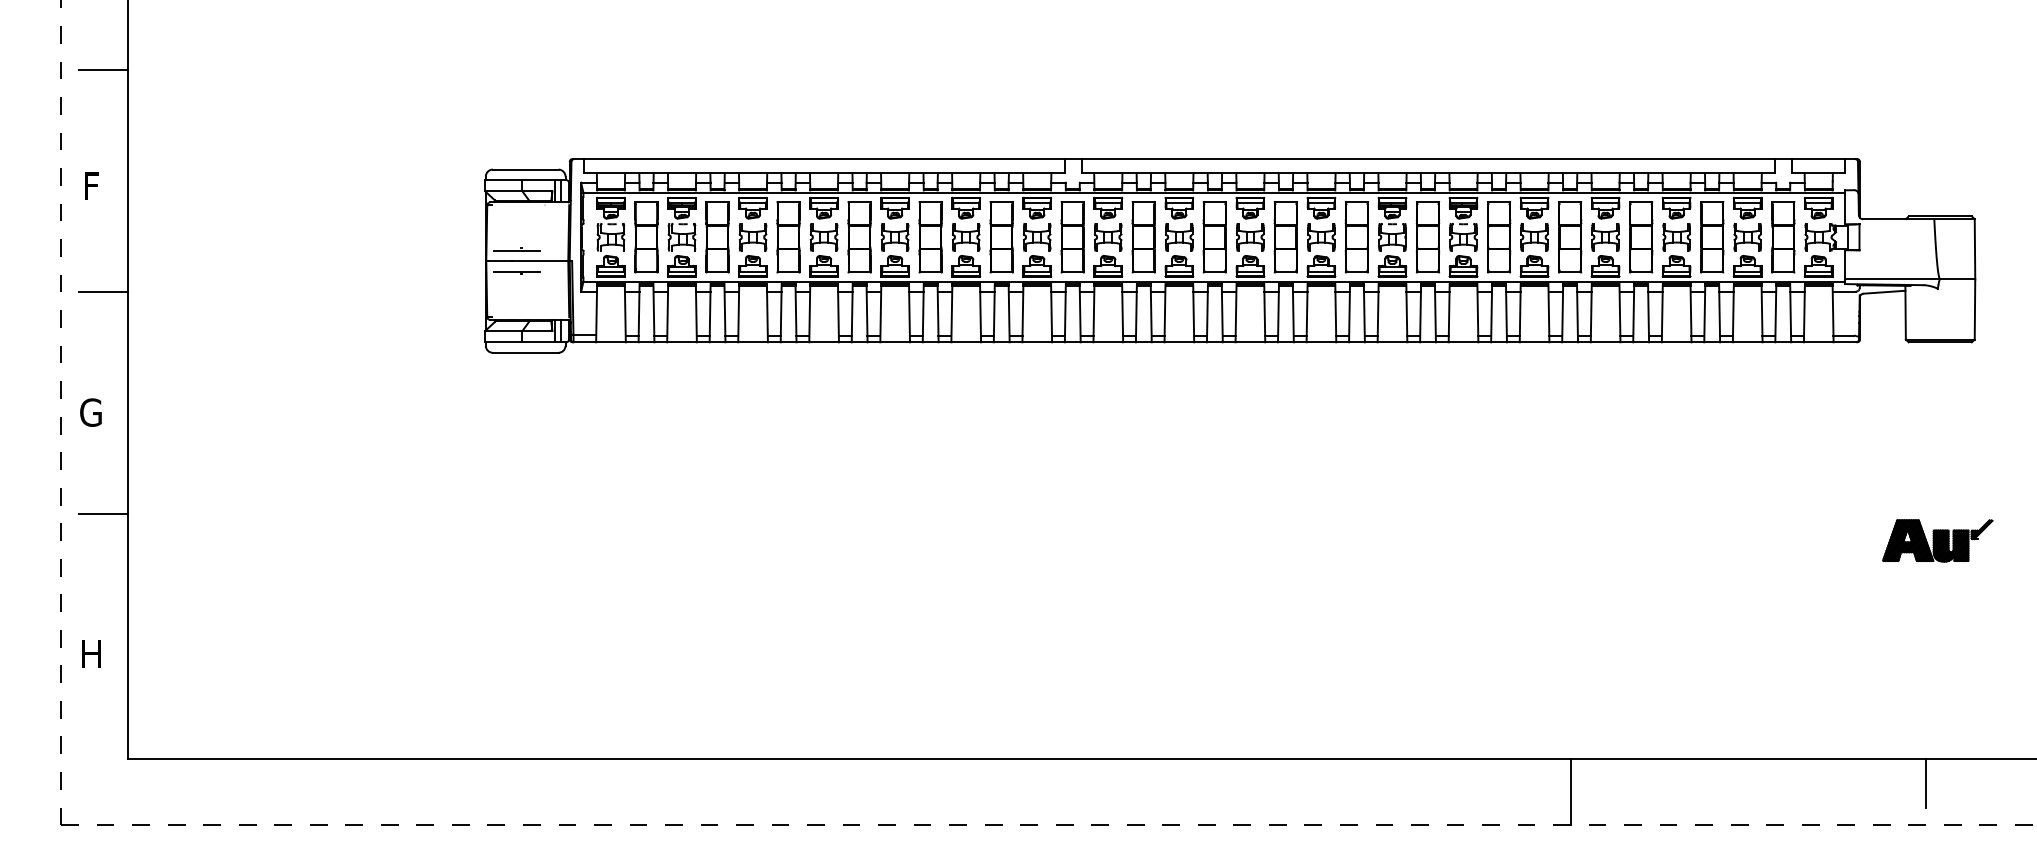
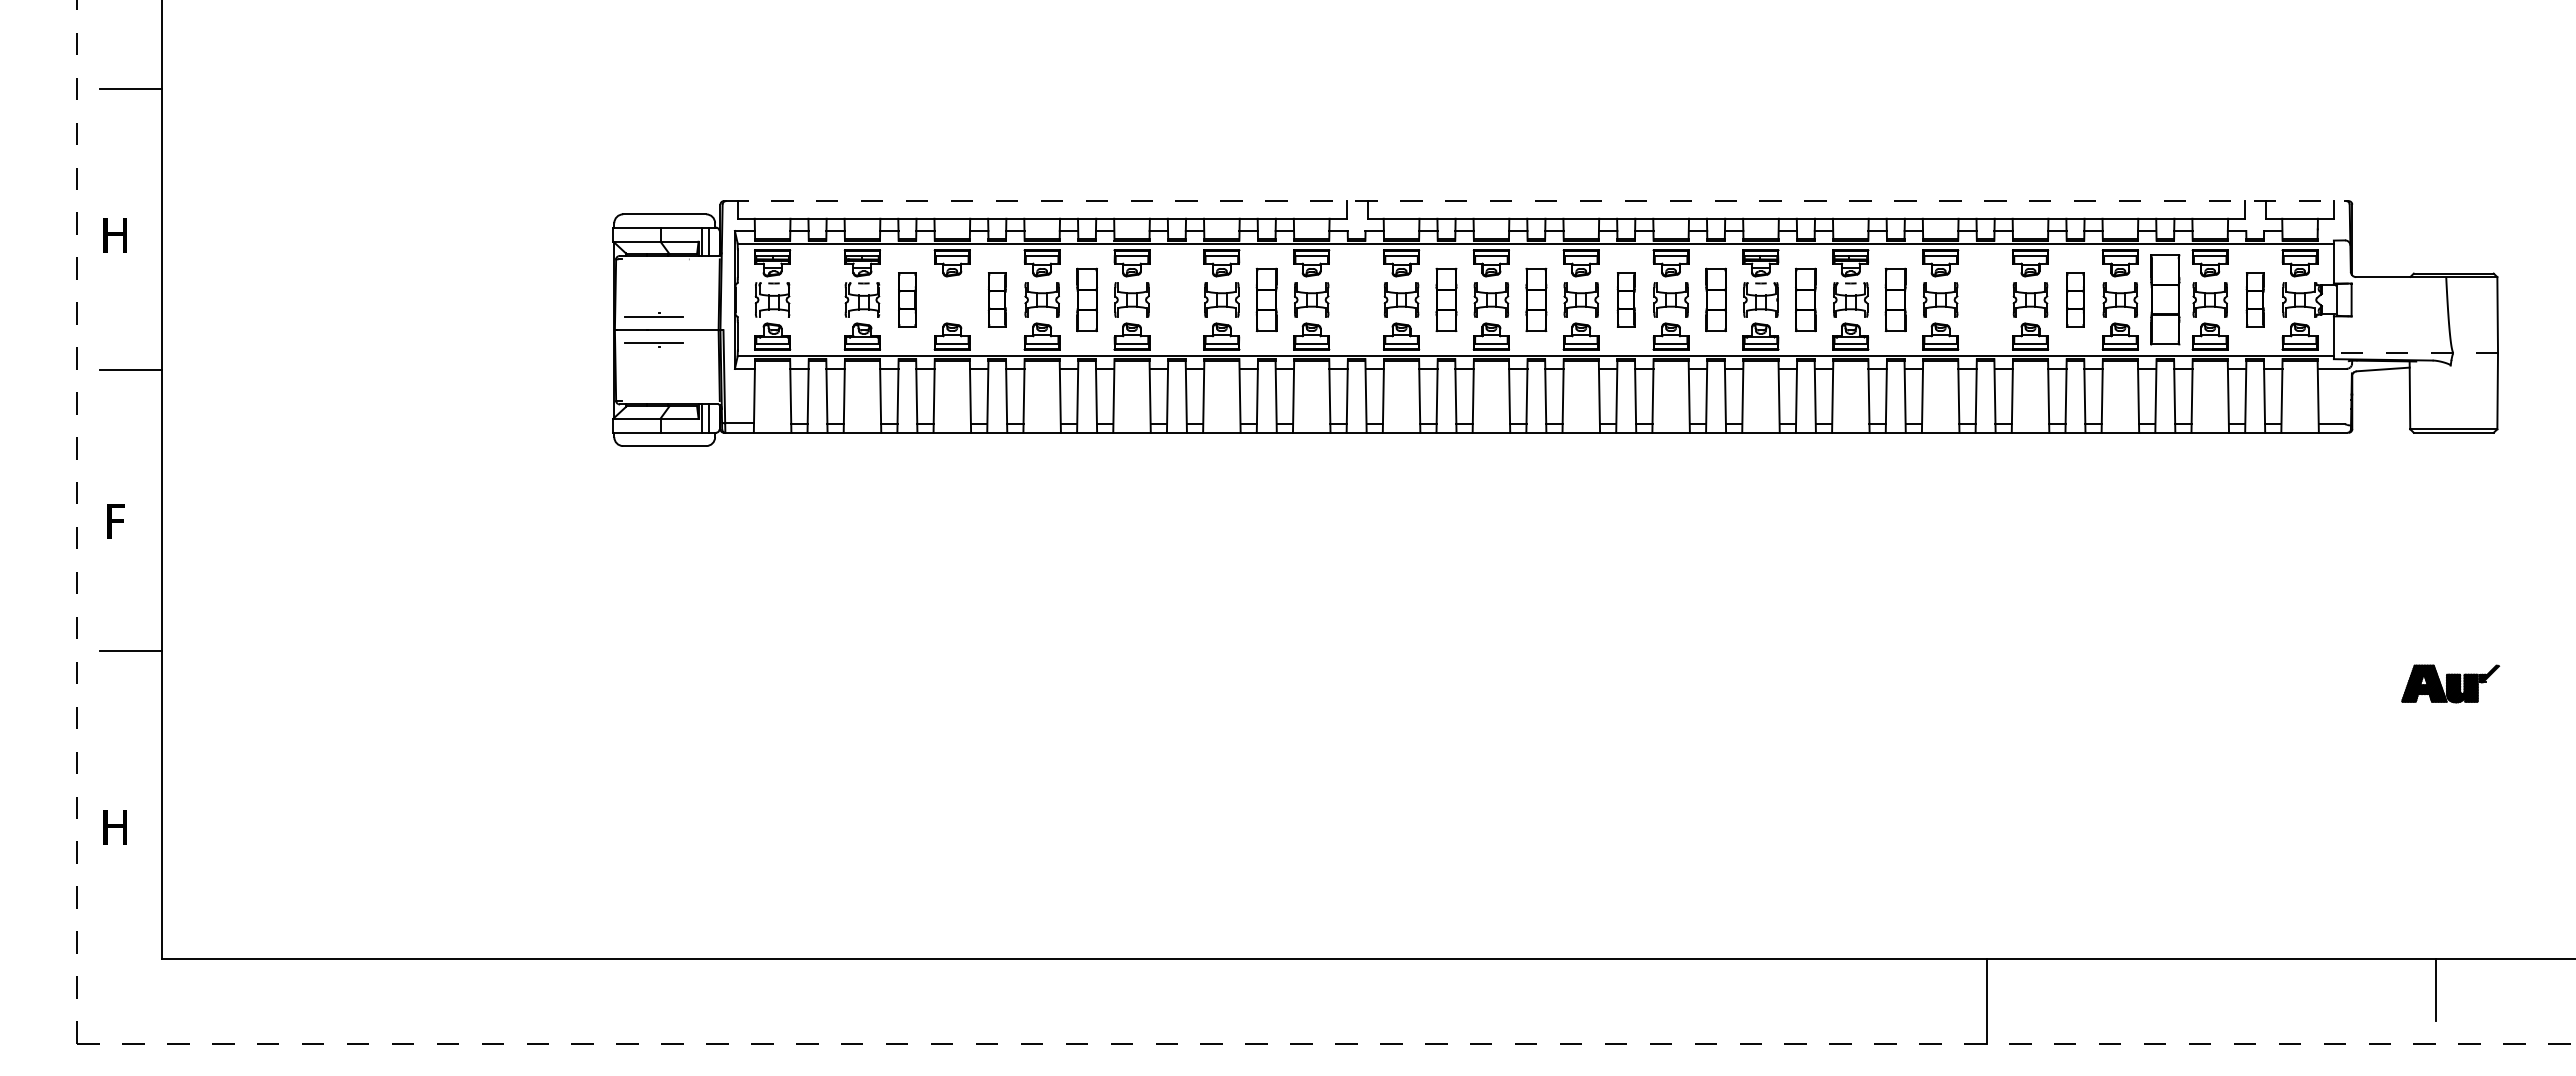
line: (1215, 159) -> (1537, 201), solid -> dashed
text: (90, 186) -> (114, 235), F -> H
part: (646, 236) -> (817, 299), removed
part: (717, 236) -> (907, 299), size x0.6
part: (753, 236) -> (952, 299), removed
part: (788, 236) -> (997, 299), size x0.6
part: (859, 236) -> (1087, 299), size x0.7
part: (930, 236) -> (1176, 299), removed
part: (1001, 236) -> (1266, 299), size x0.7
part: (1072, 236) -> (1356, 299), removed
part: (1143, 236) -> (1446, 299), size x0.7
part: (1214, 236) -> (1536, 299), size x0.7
part: (1286, 236) -> (1626, 299), size x0.6
part: (1357, 236) -> (1716, 299), size x0.7
part: (1427, 236) -> (1805, 299), size x0.7
part: (1498, 236) -> (1895, 299), size x0.7
part: (1570, 236) -> (1985, 299), removed
part: (1641, 236) -> (2075, 299), size x0.6
part: (1783, 236) -> (2255, 299), size x0.6
line: (1910, 279) -> (2415, 353), solid -> dashed
text: (90, 412) -> (114, 521), G -> F
part: (1937, 540) -> (2450, 683), size x0.7

